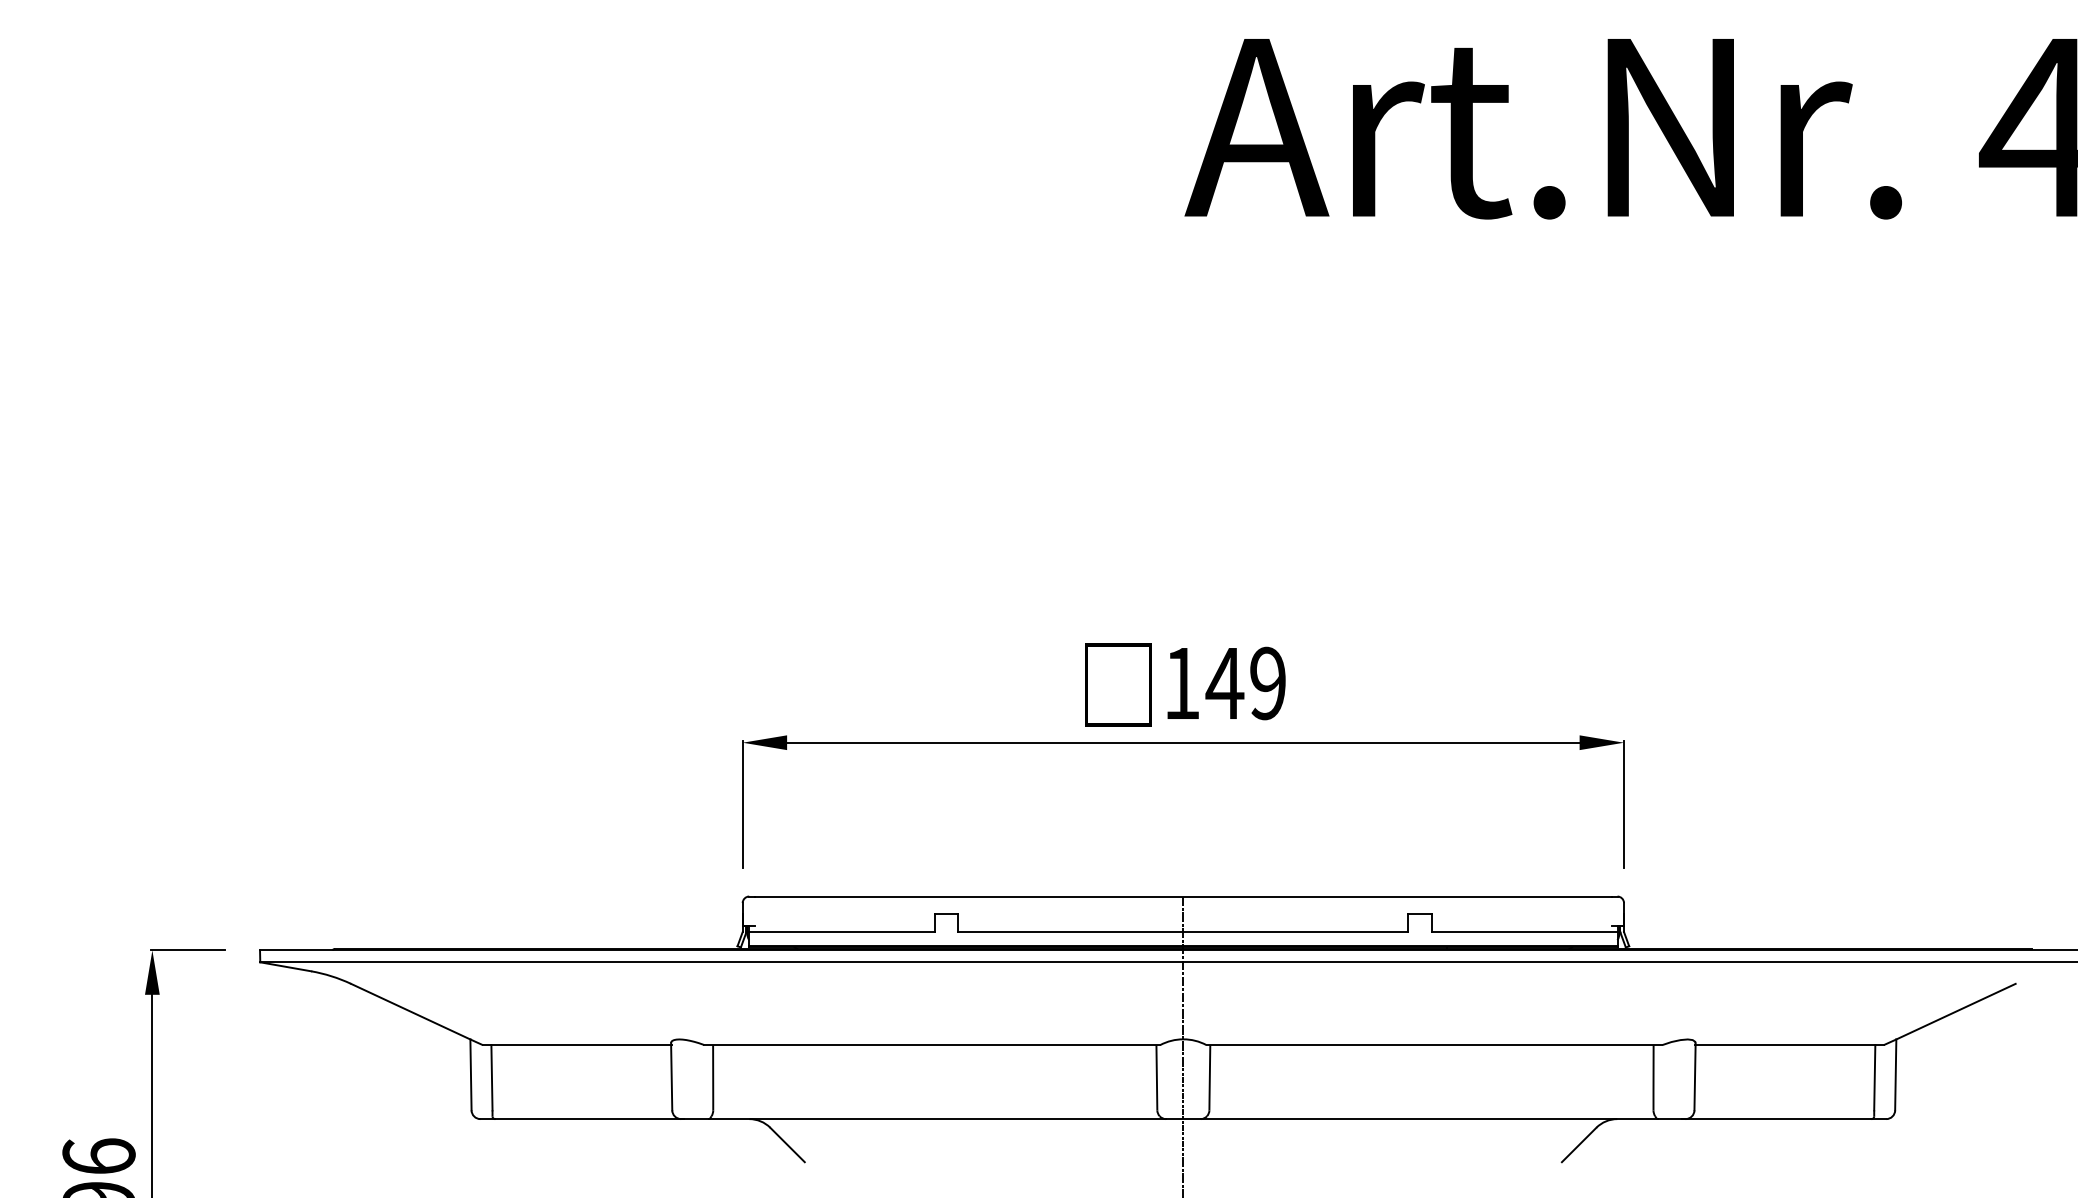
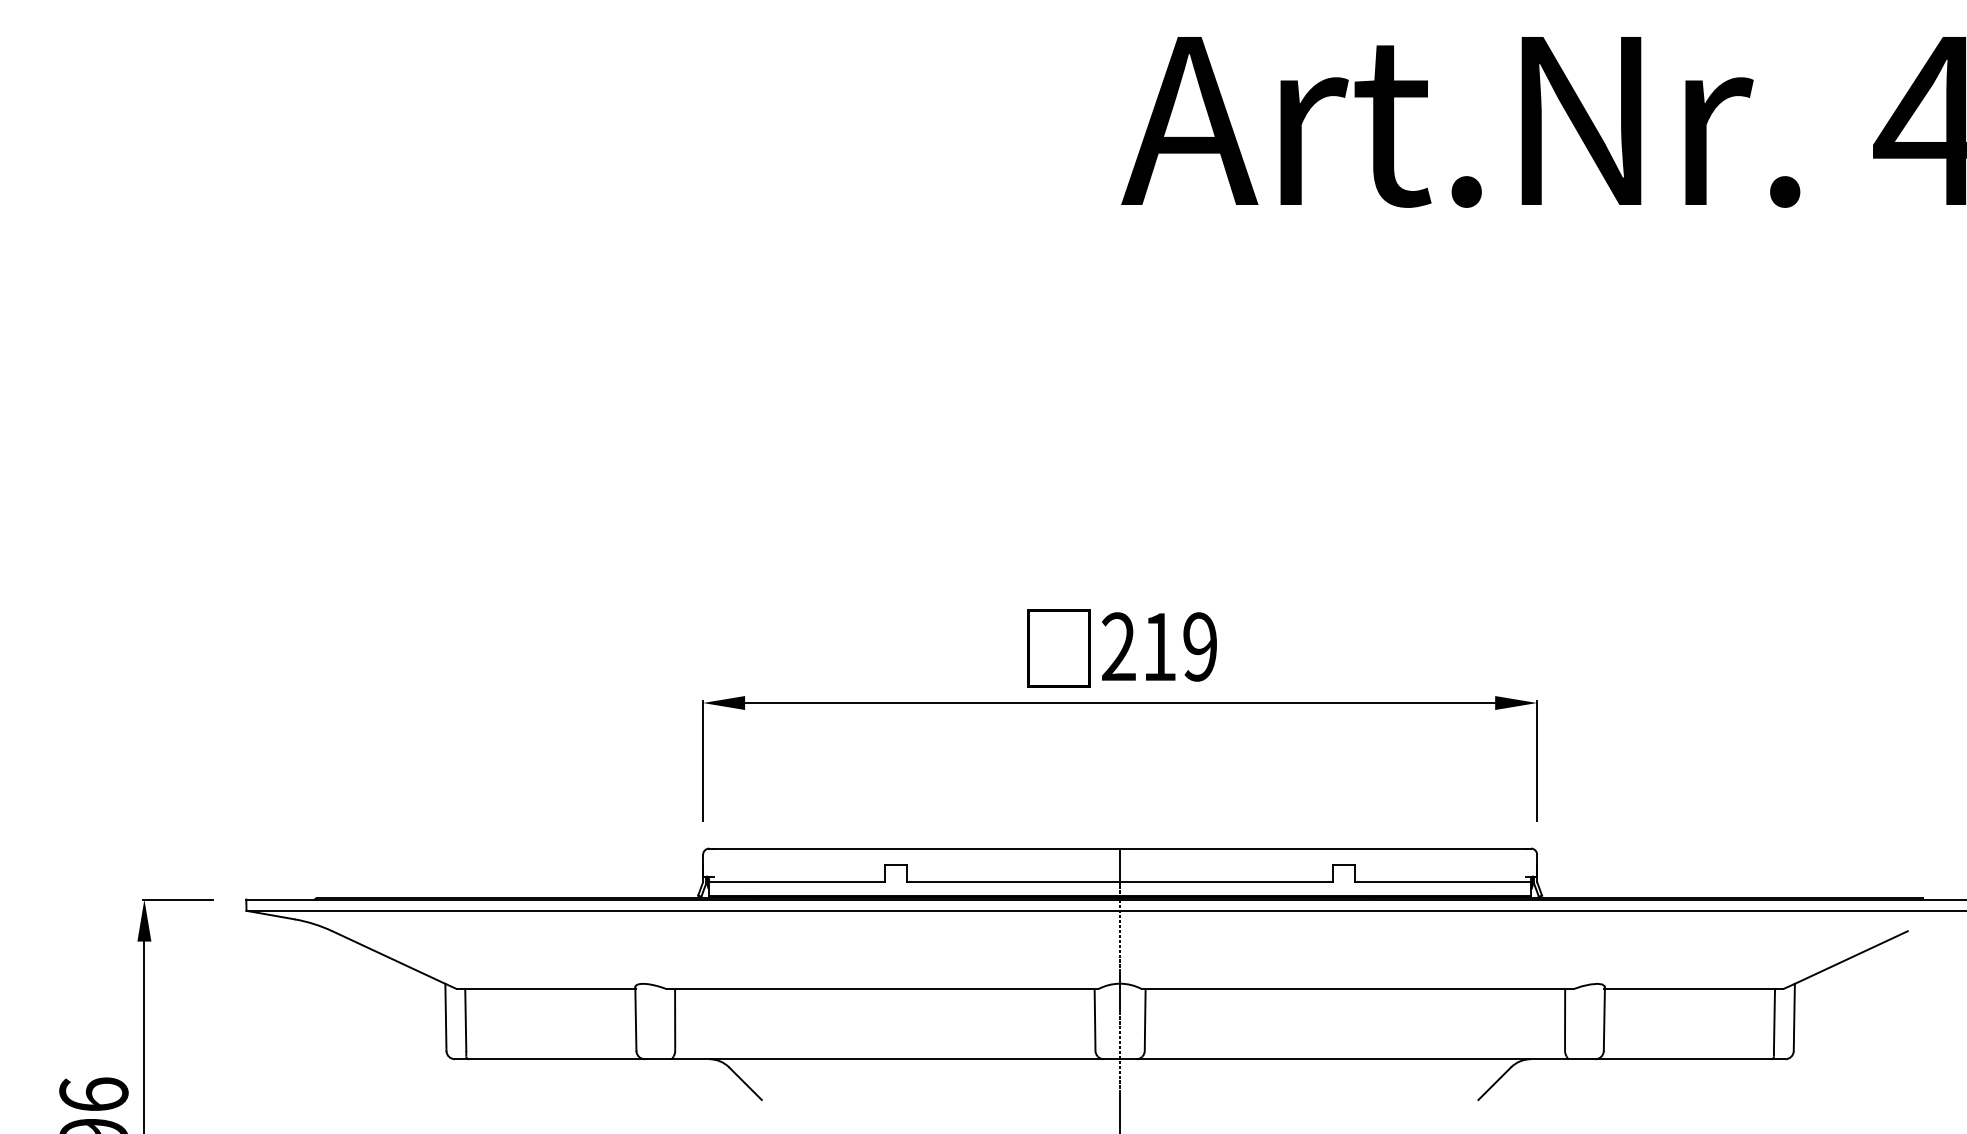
text: (1204, 682) -> (1140, 646), 149 -> 219

